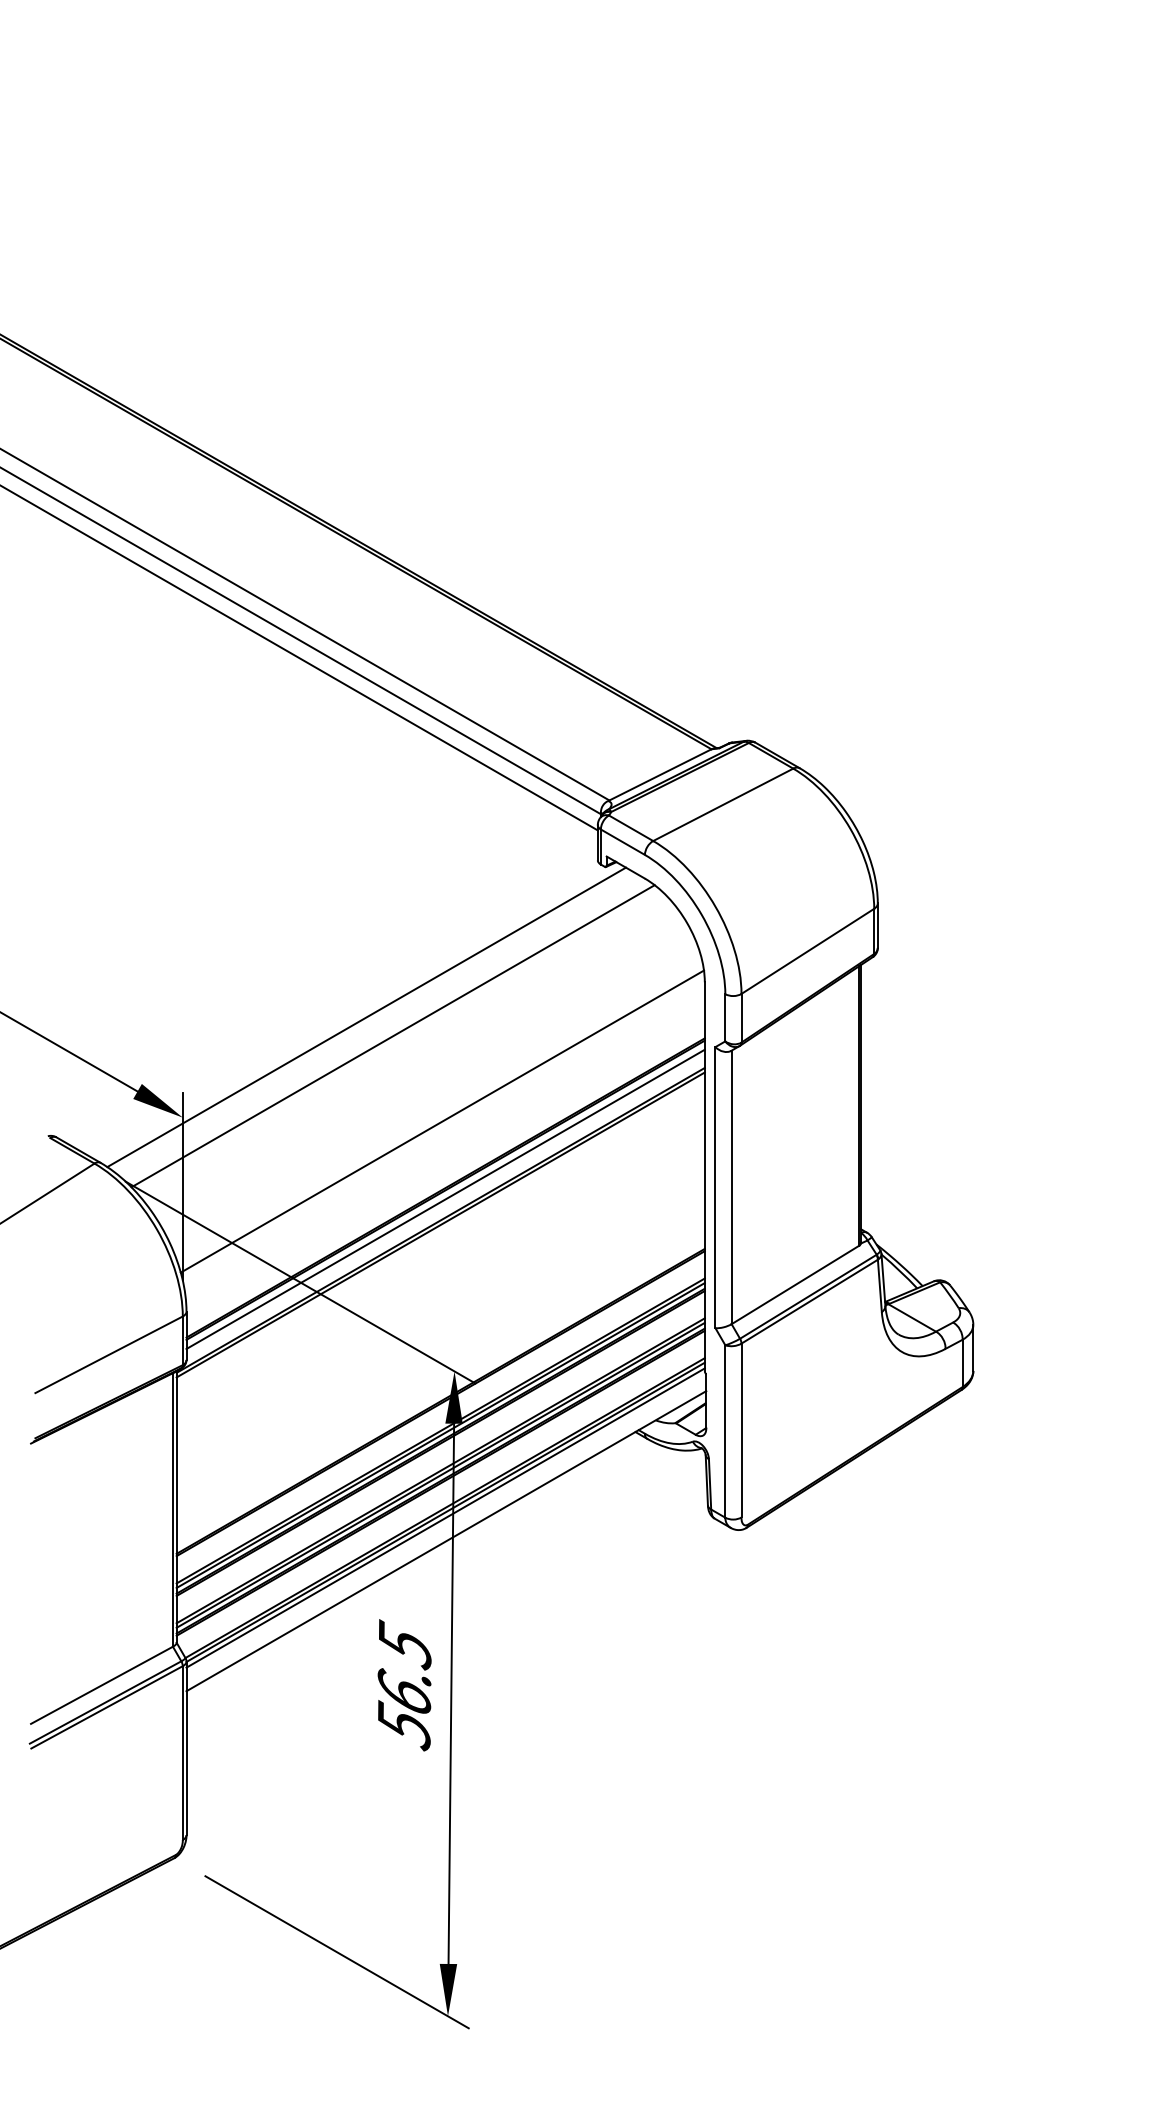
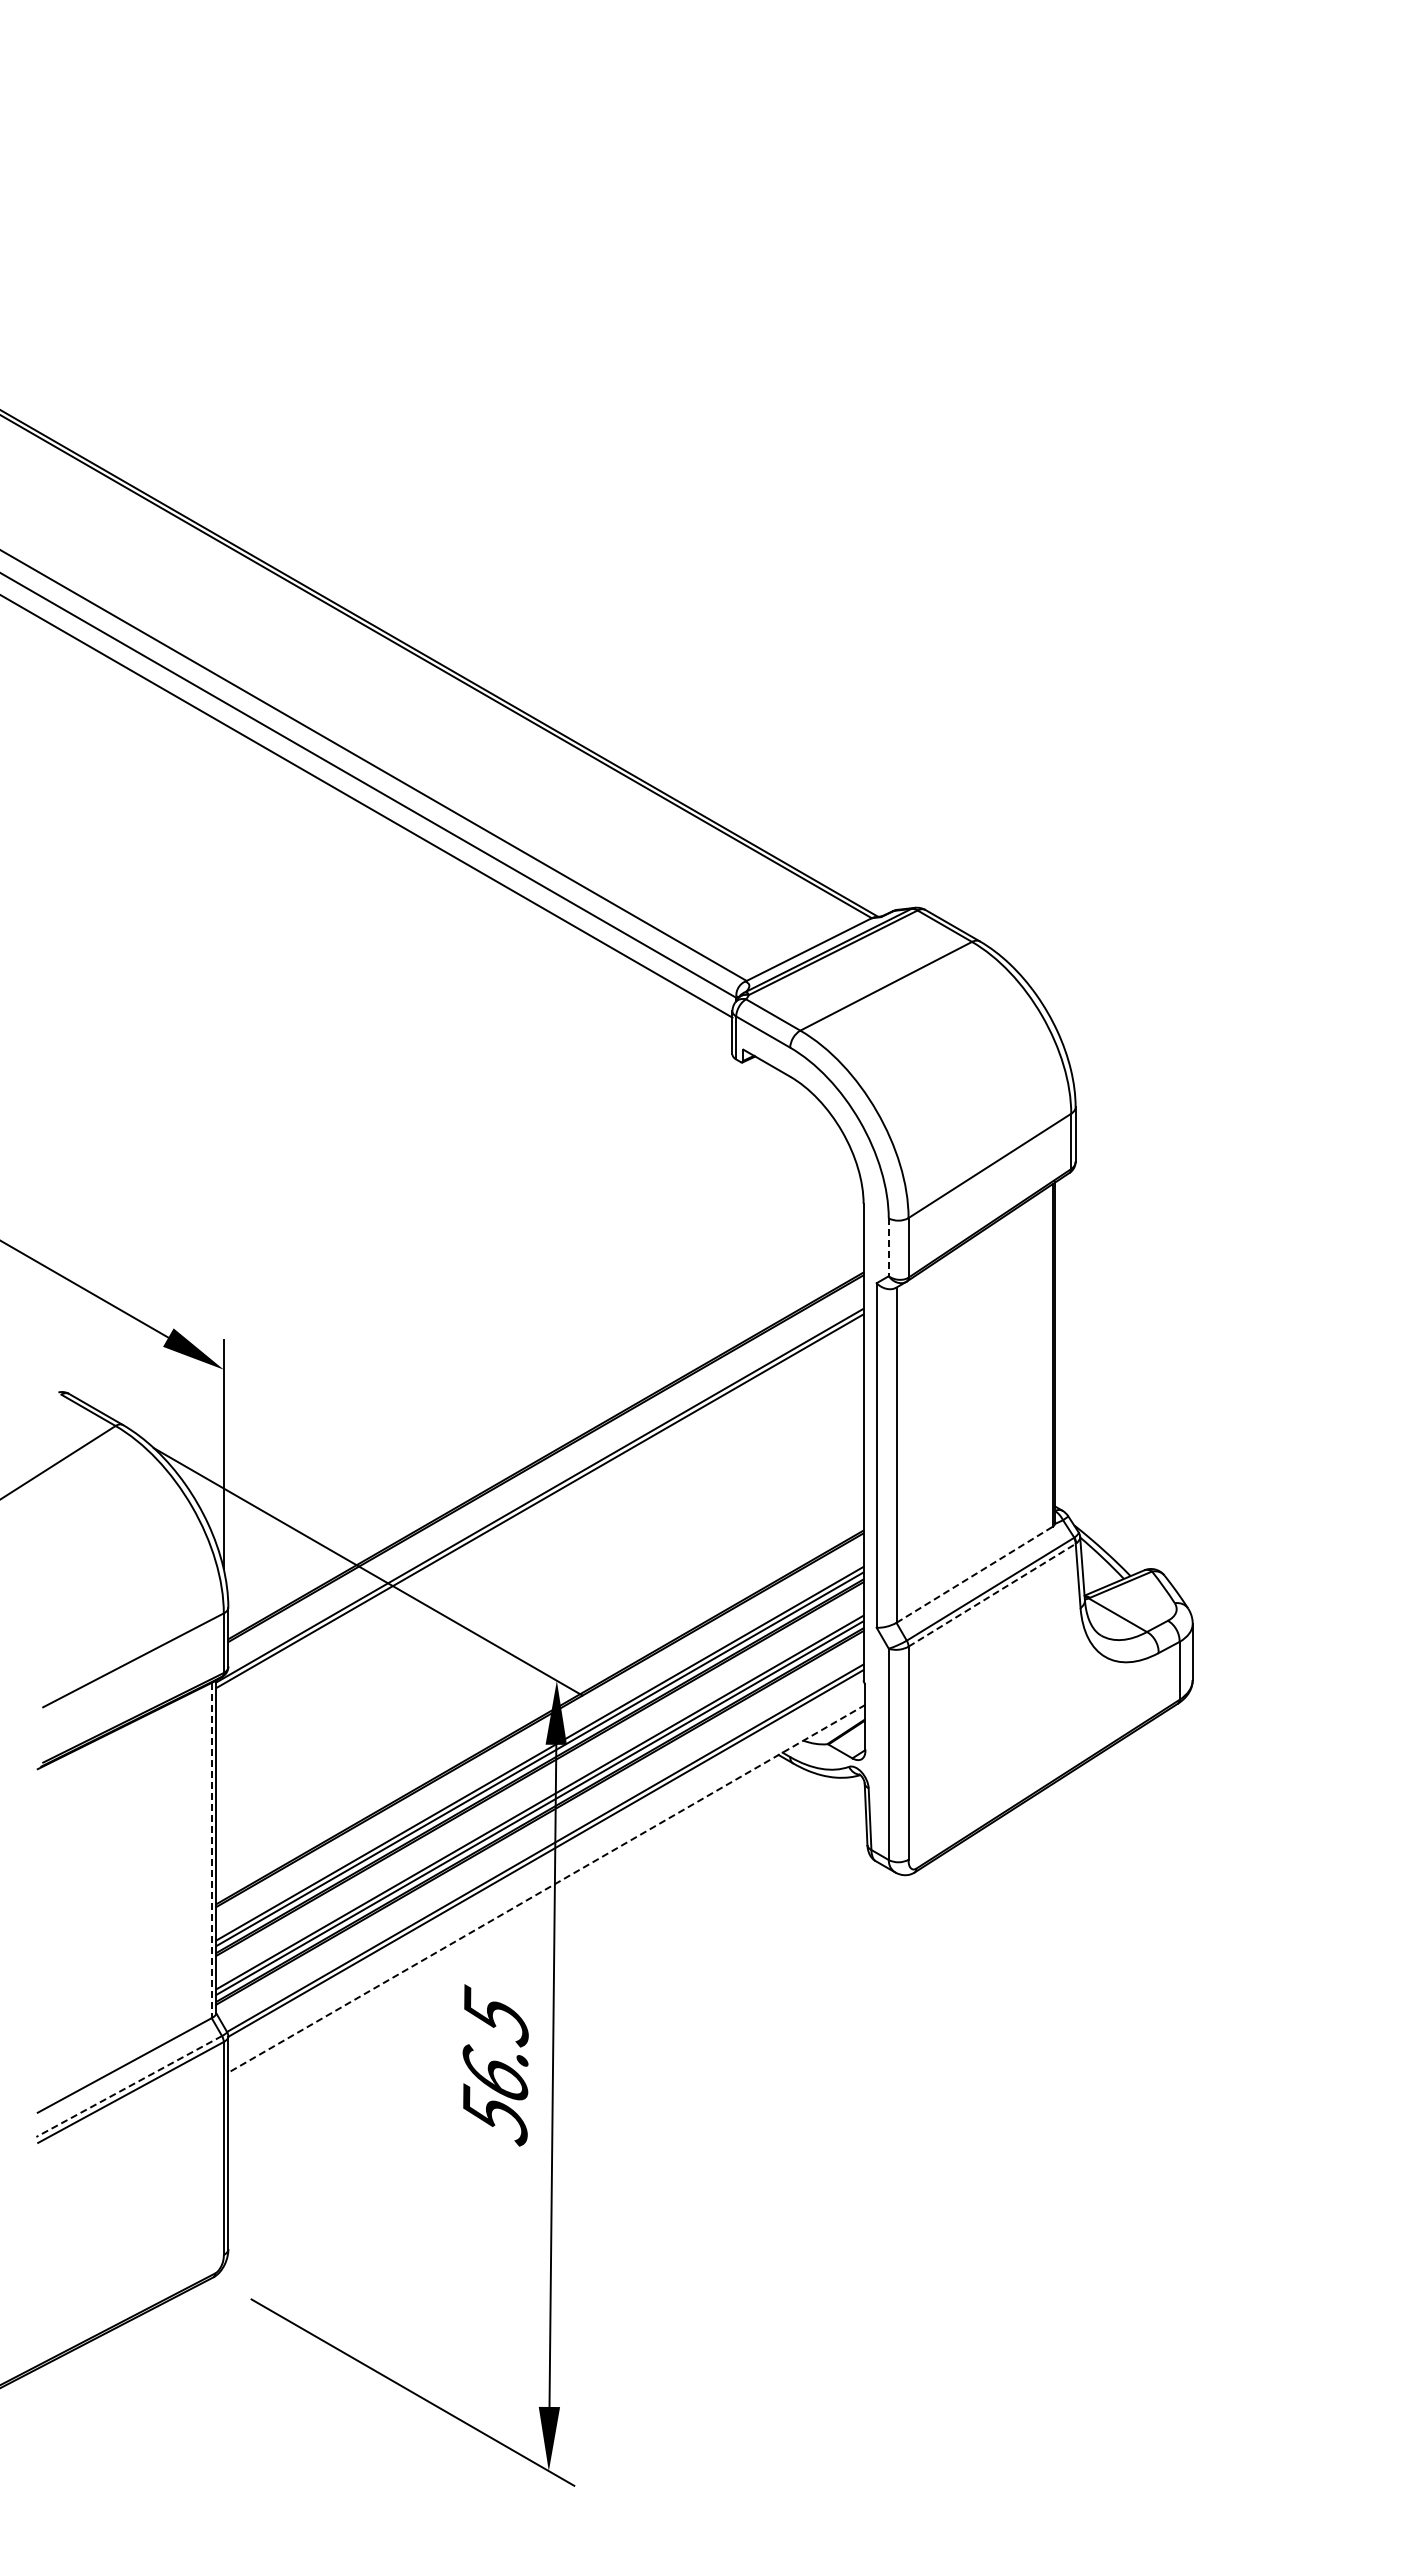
line: (366, 1017) -> (448, 1246), removed
line: (725, 1017) -> (888, 1247), solid -> dashed
line: (393, 1035) -> (481, 1269), removed
line: (442, 1121) -> (541, 1374), removed
line: (445, 1199) -> (545, 1469), removed
line: (795, 1284) -> (974, 1574), solid -> dashed
line: (809, 1301) -> (992, 1594), solid -> dashed
line: (172, 1509) -> (211, 1850), solid -> dashed
line: (445, 1518) -> (545, 1860), removed
line: (446, 1540) -> (546, 1888), solid -> dashed
line: (105, 1702) -> (129, 2086), solid -> dashed

